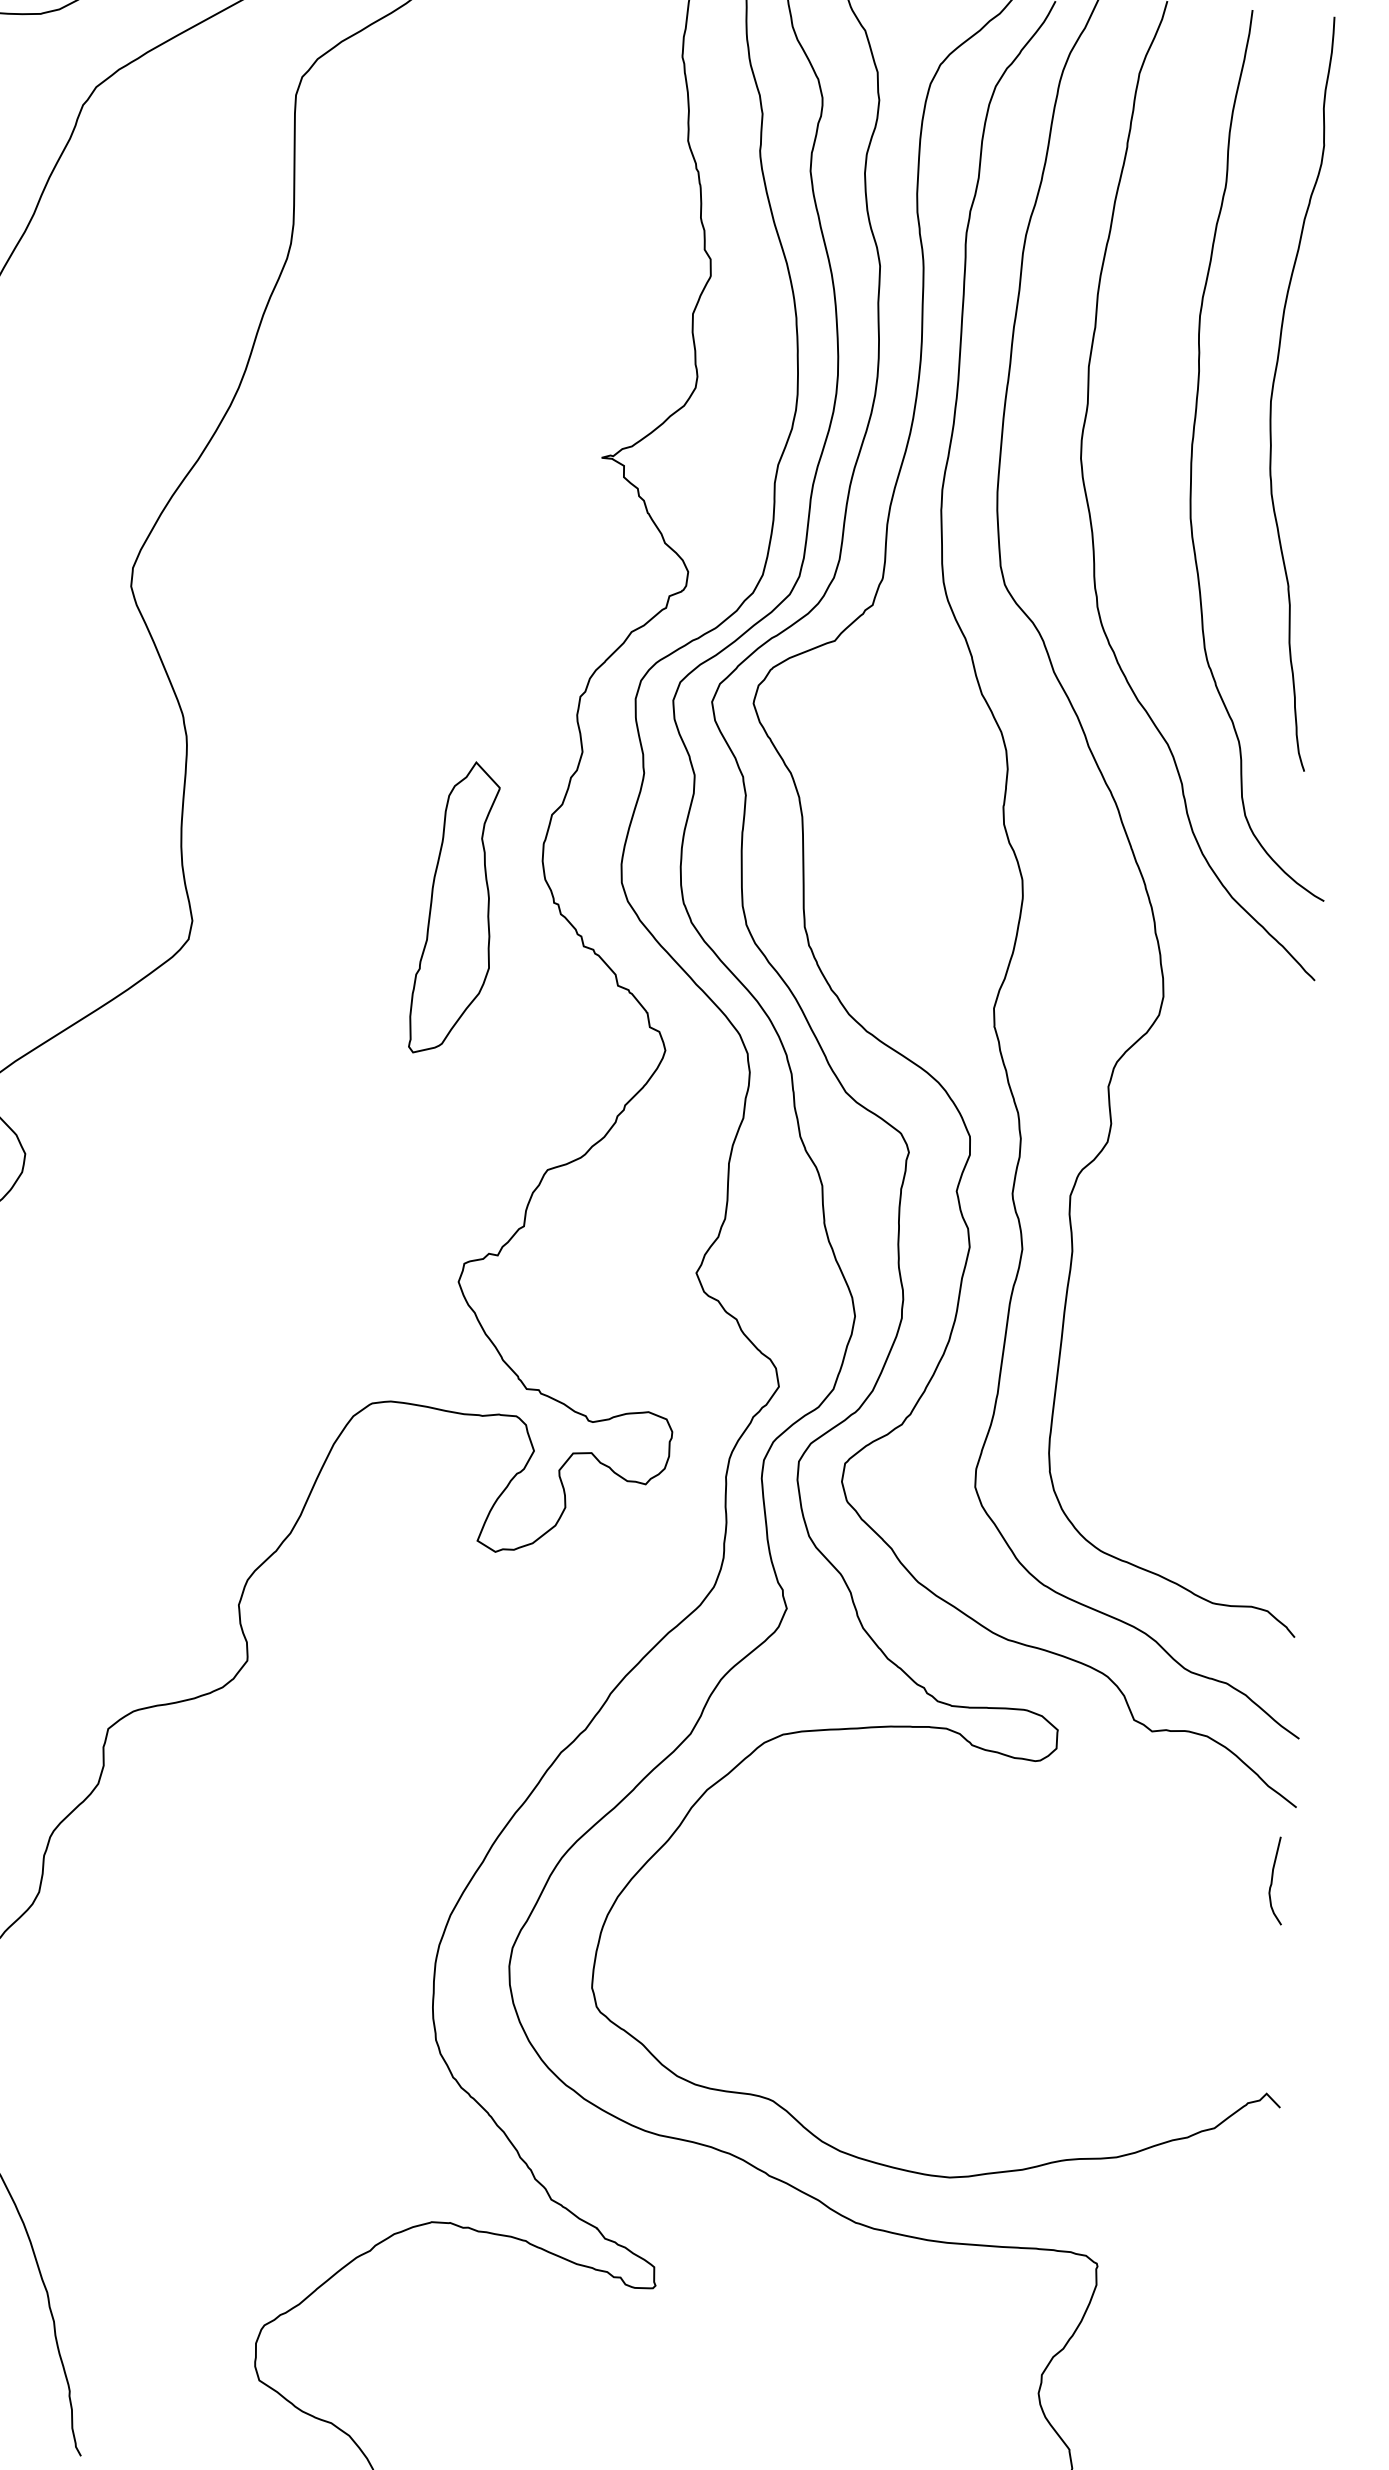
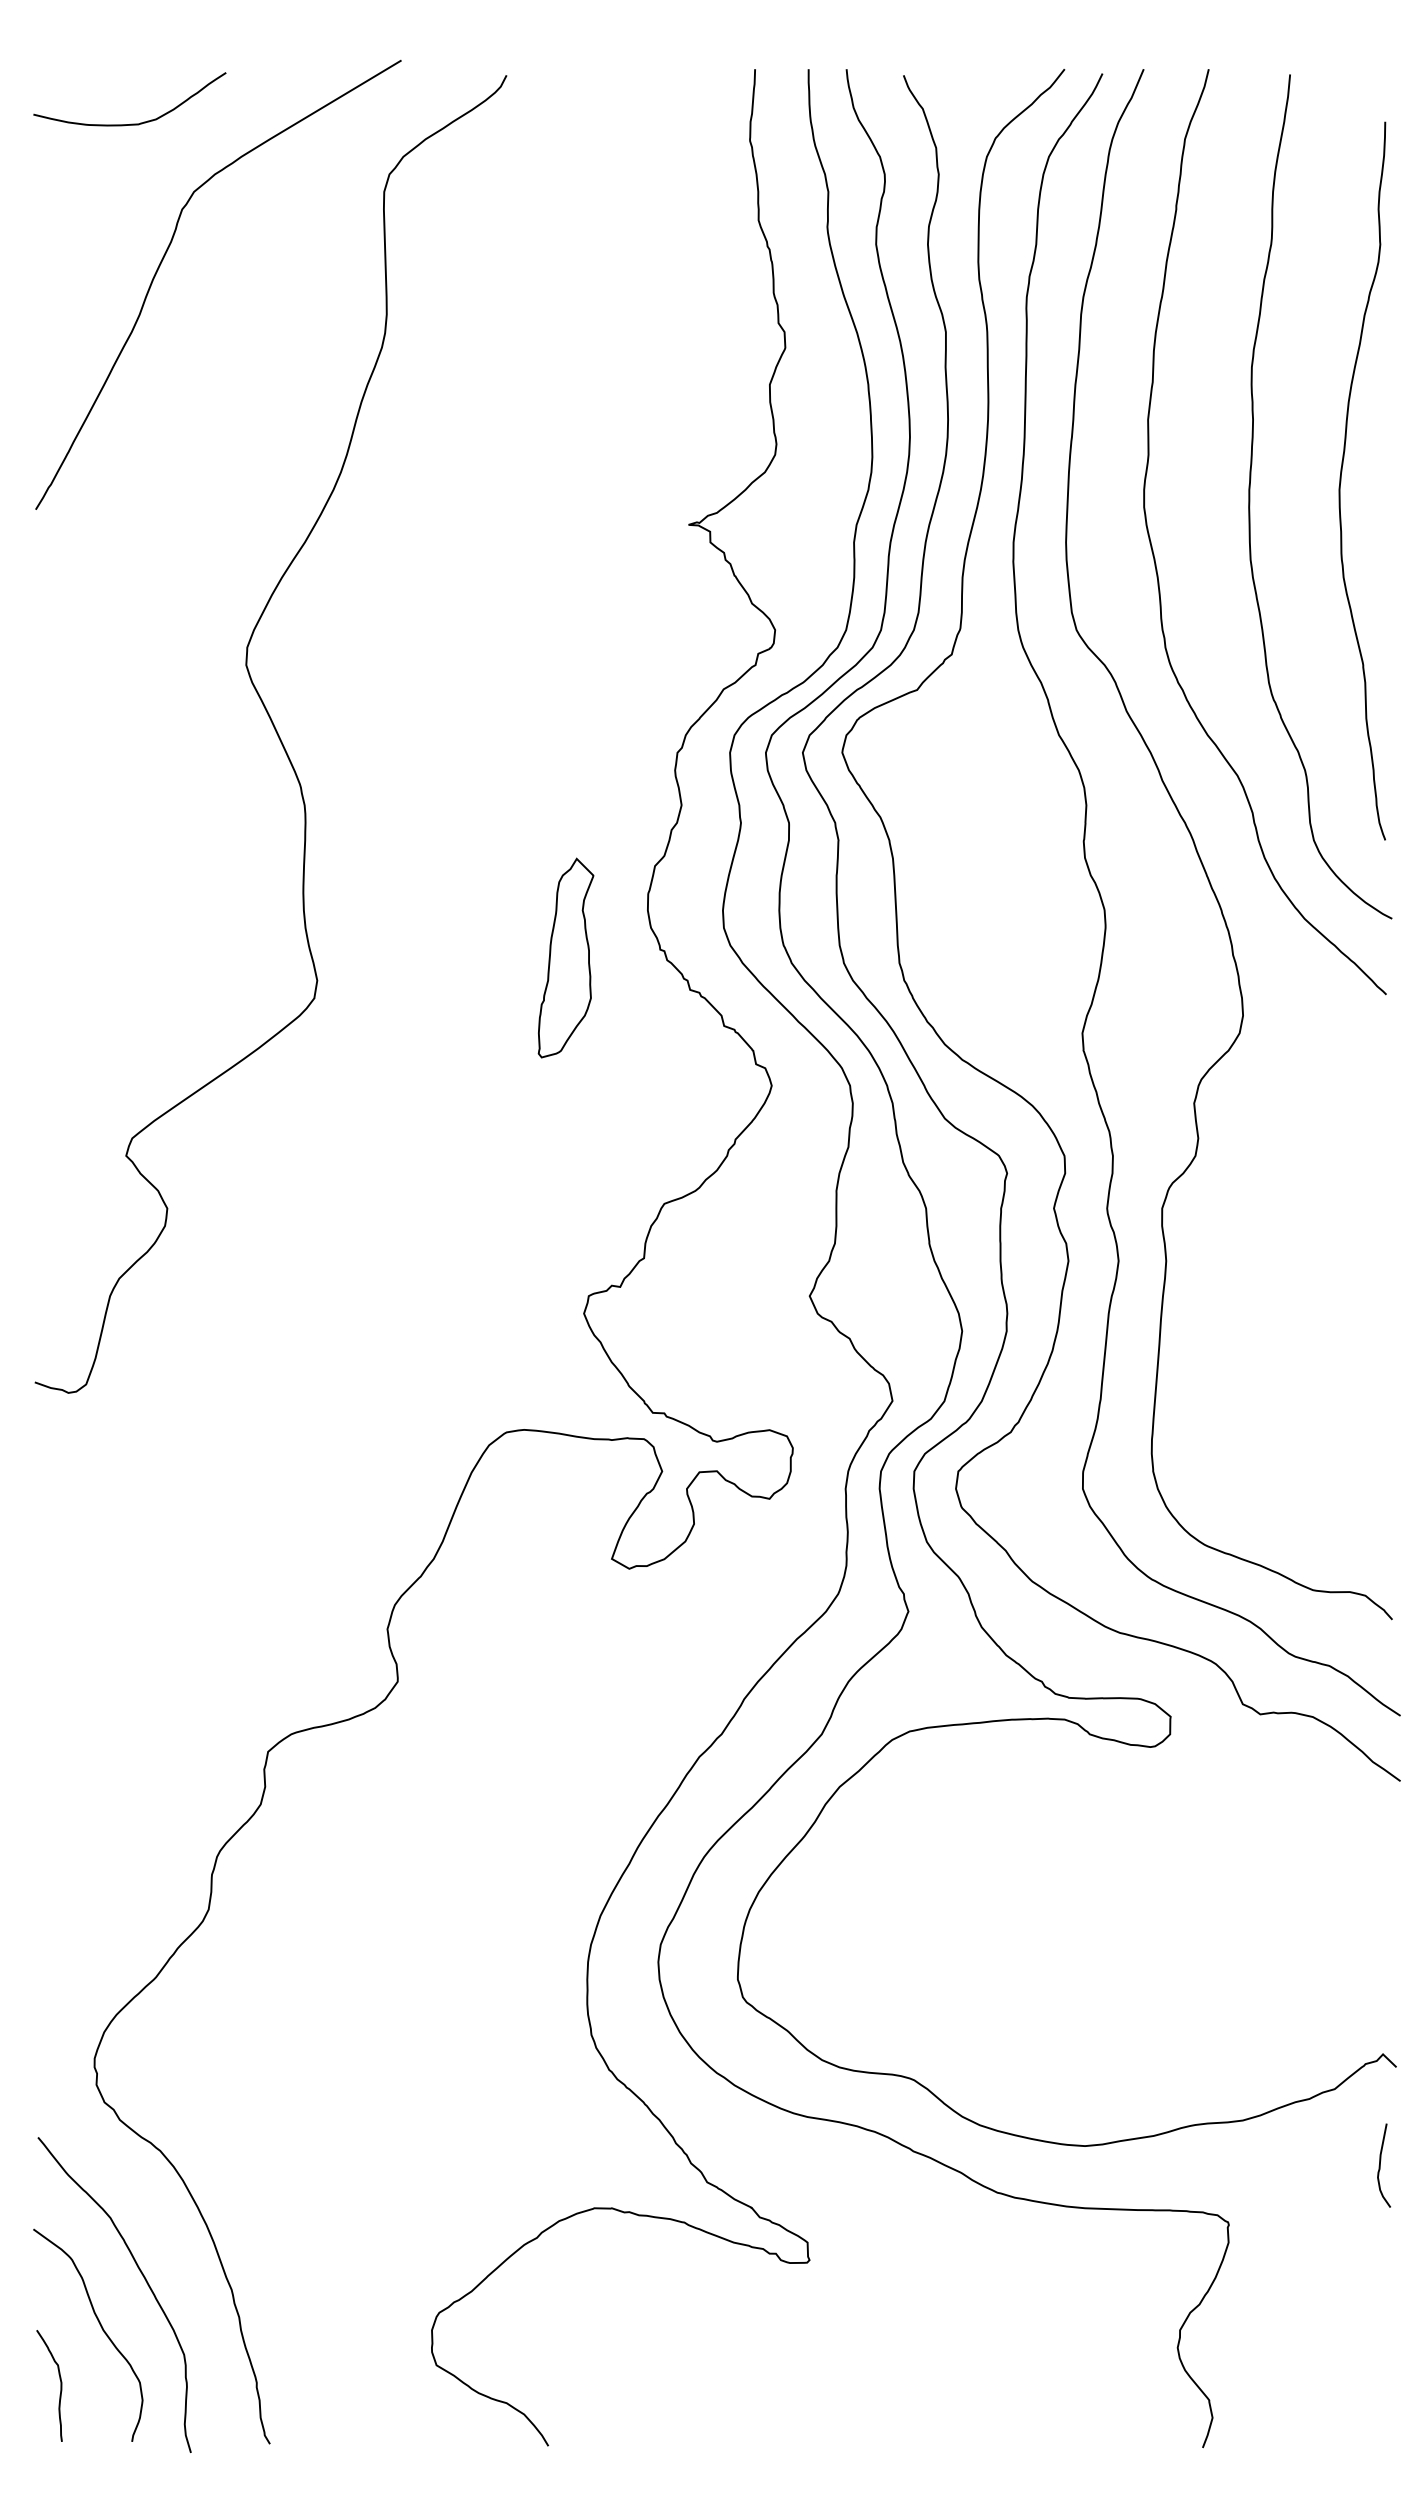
curve: (1273, 391) -> (1341, 480), moved
part: (454, 907) -> (565, 957), size x0.71
curve: (1272, 1880) -> (1380, 2165), moved

